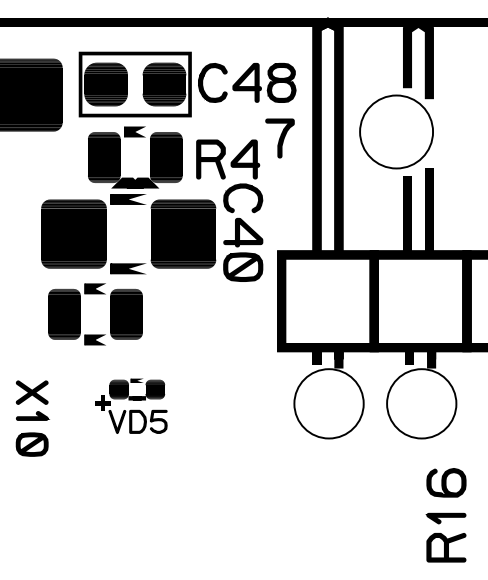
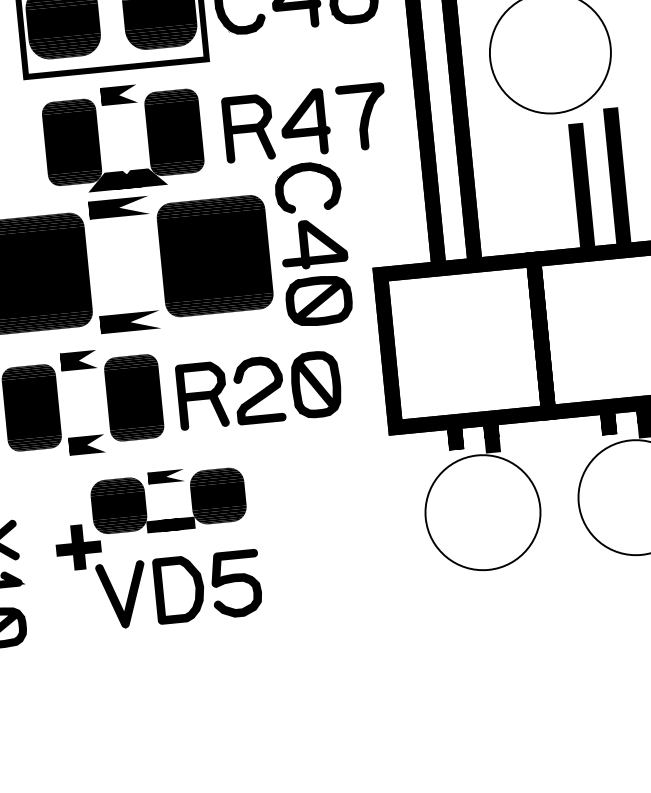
part: (279, 138) -> (361, 117), moved
part: (201, 317) -> (258, 390), added
part: (131, 406) -> (157, 549), size x1.67

